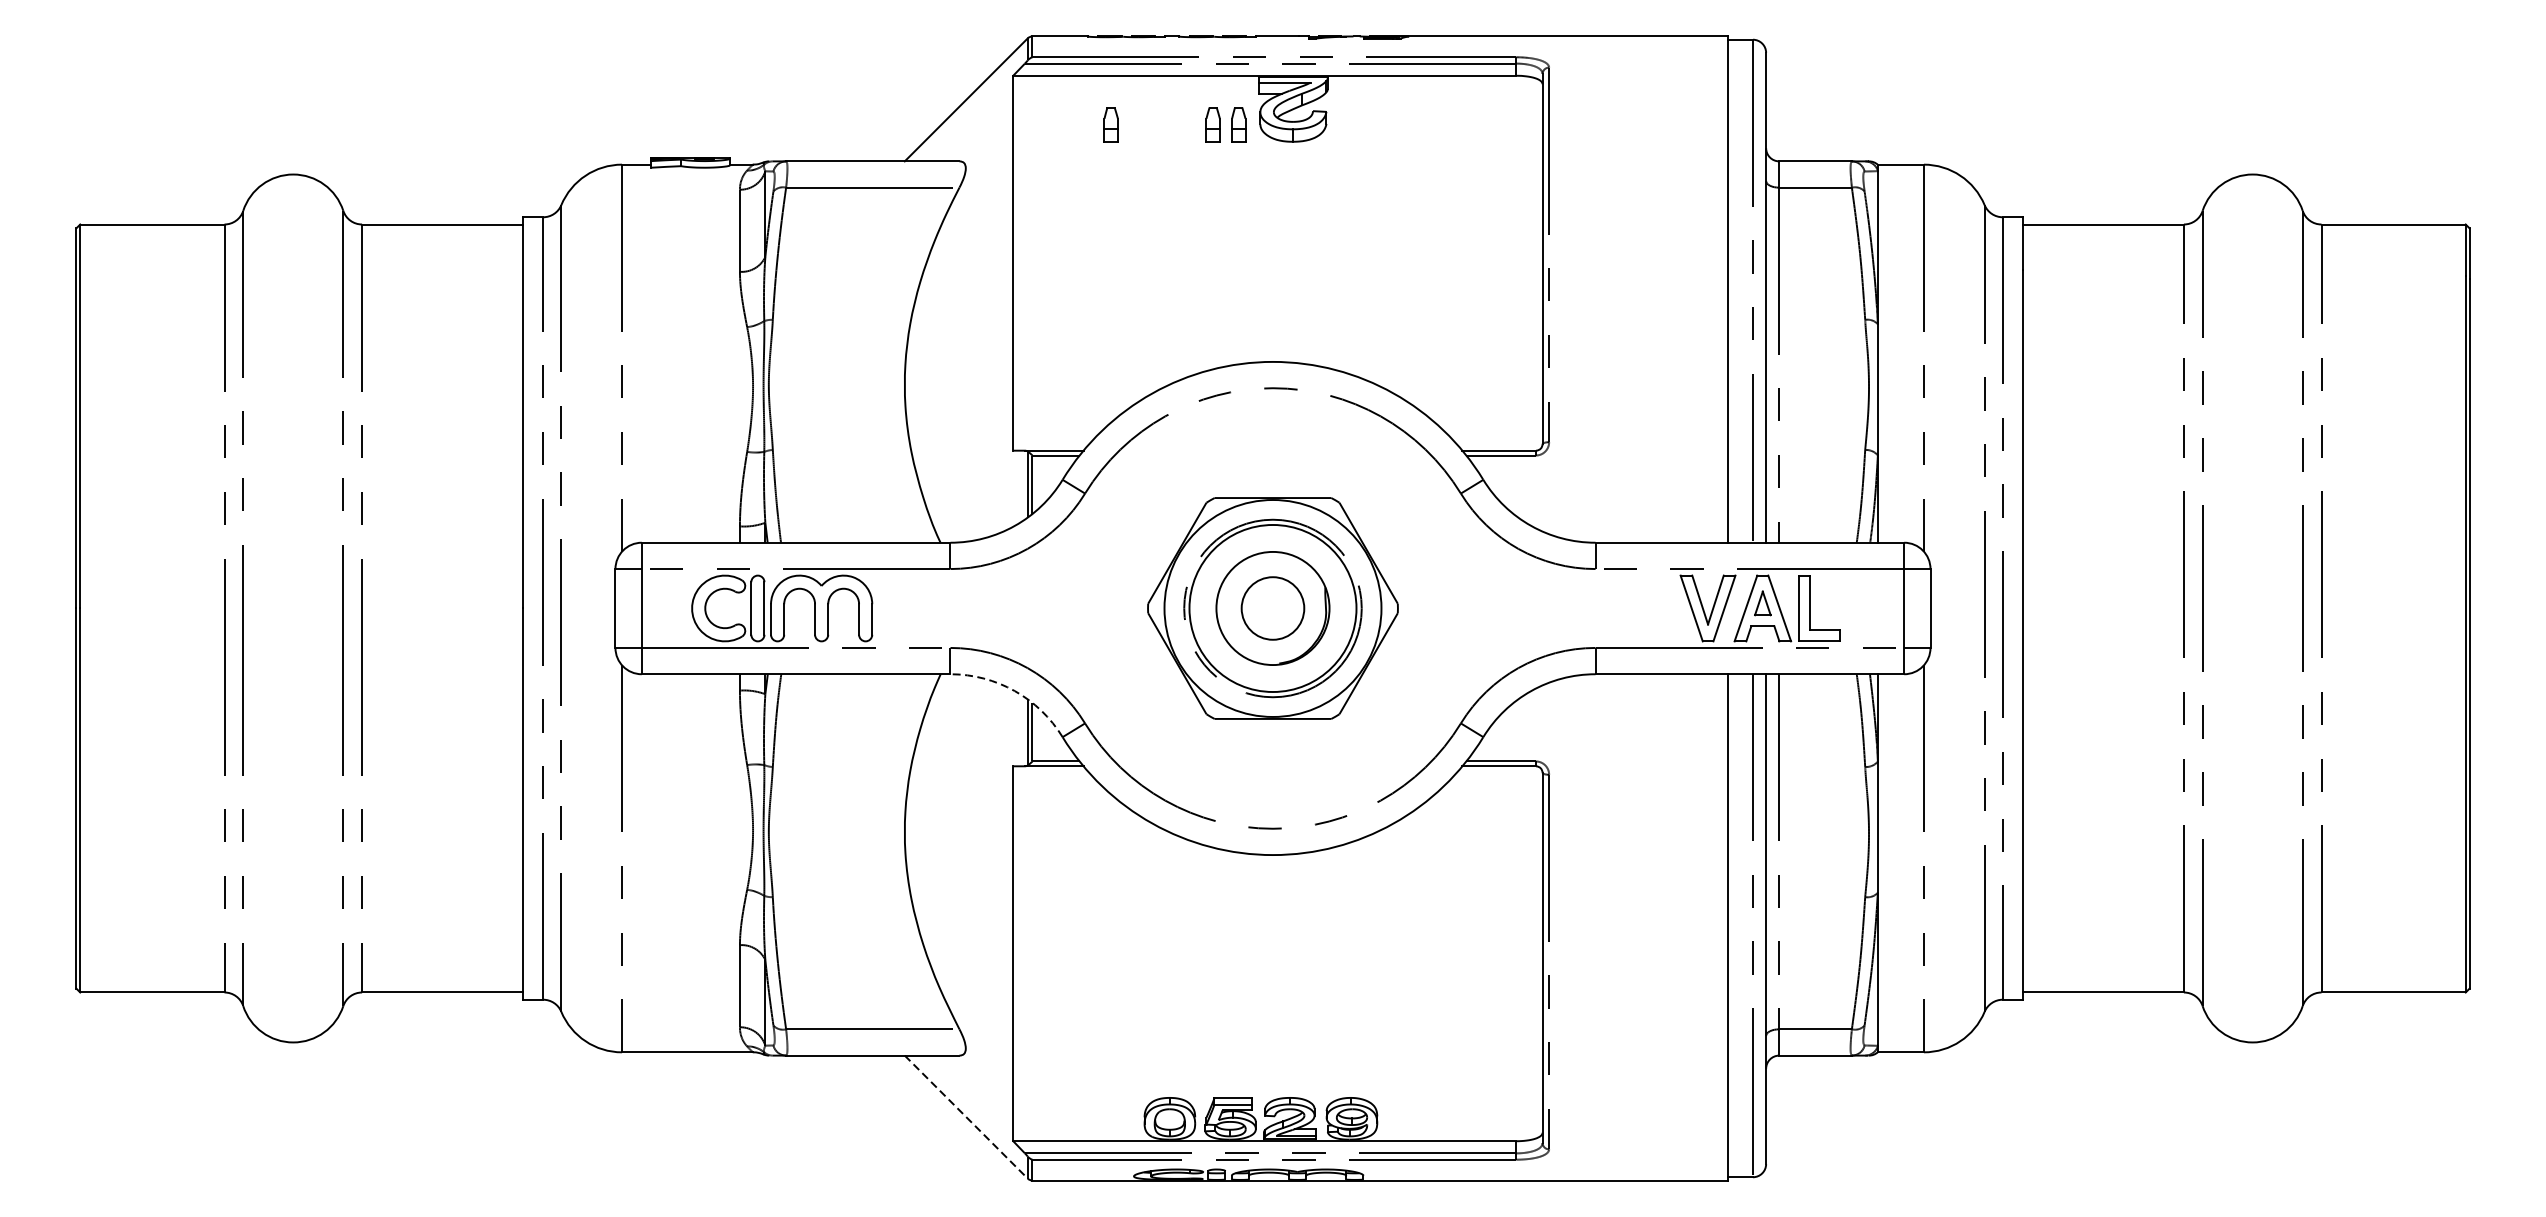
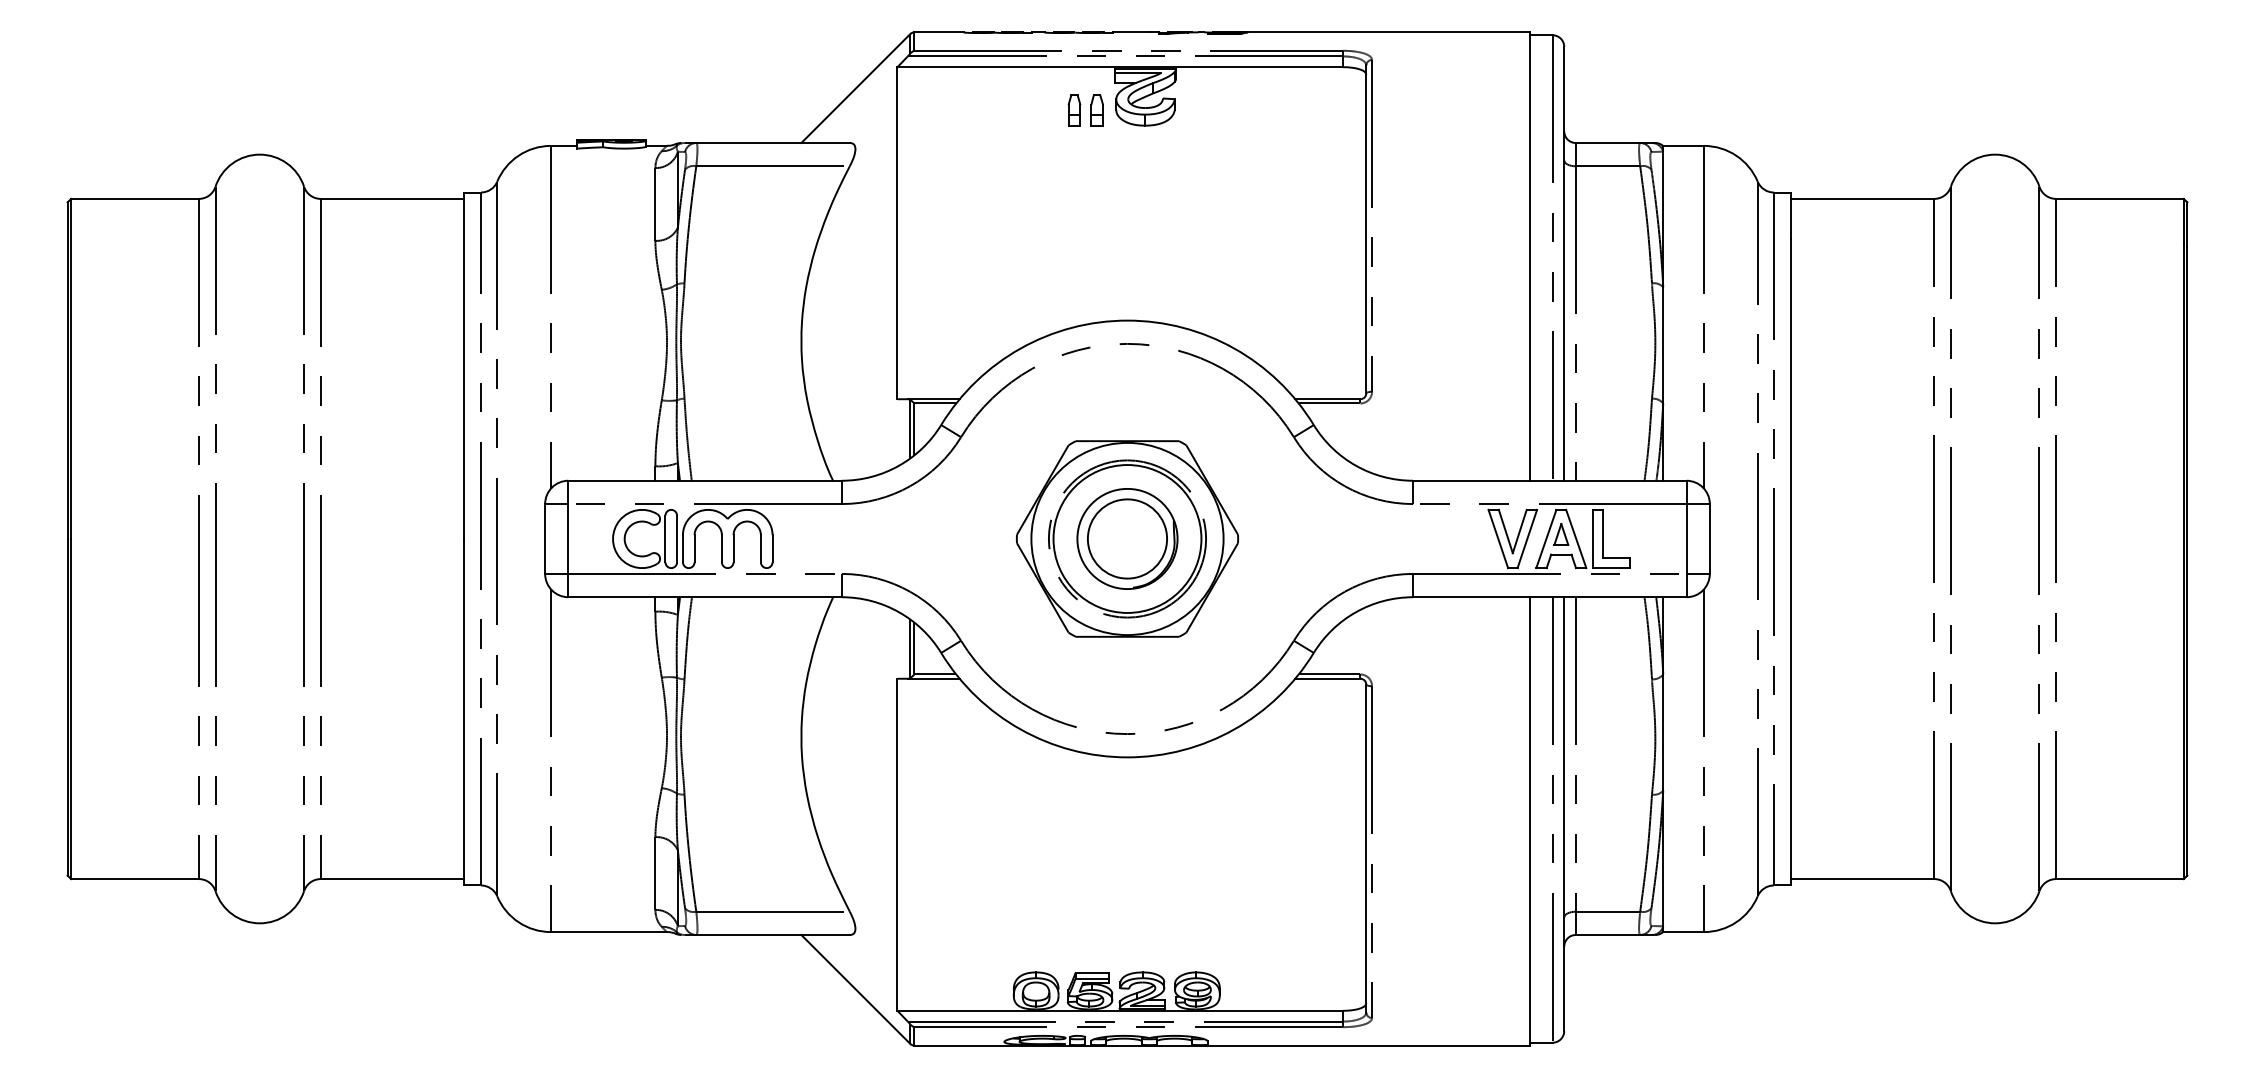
part: (1110, 124) -> (983, 110), removed
circle: (1273, 607) -> (1127, 538), size x1.43
arc: (1014, 691) -> (898, 612), dashed -> solid
line: (967, 1117) -> (856, 989), dashed -> solid

